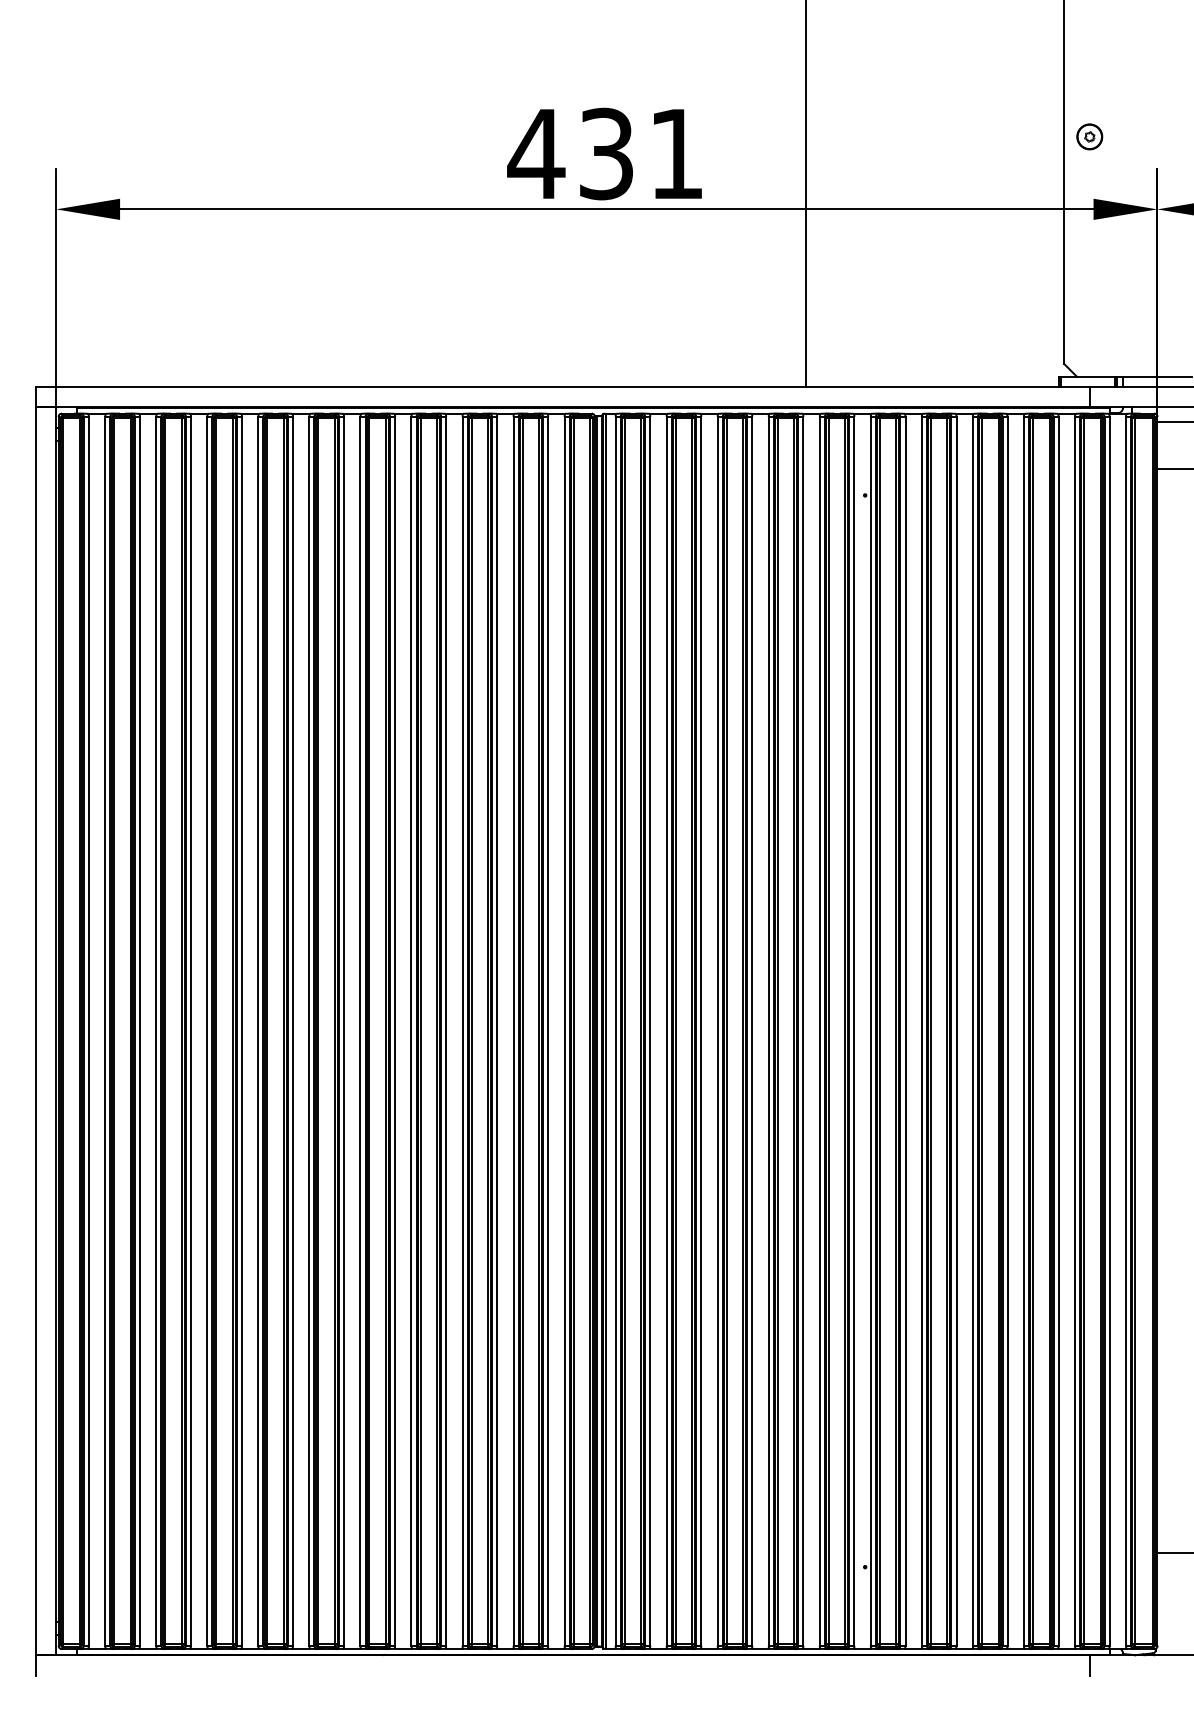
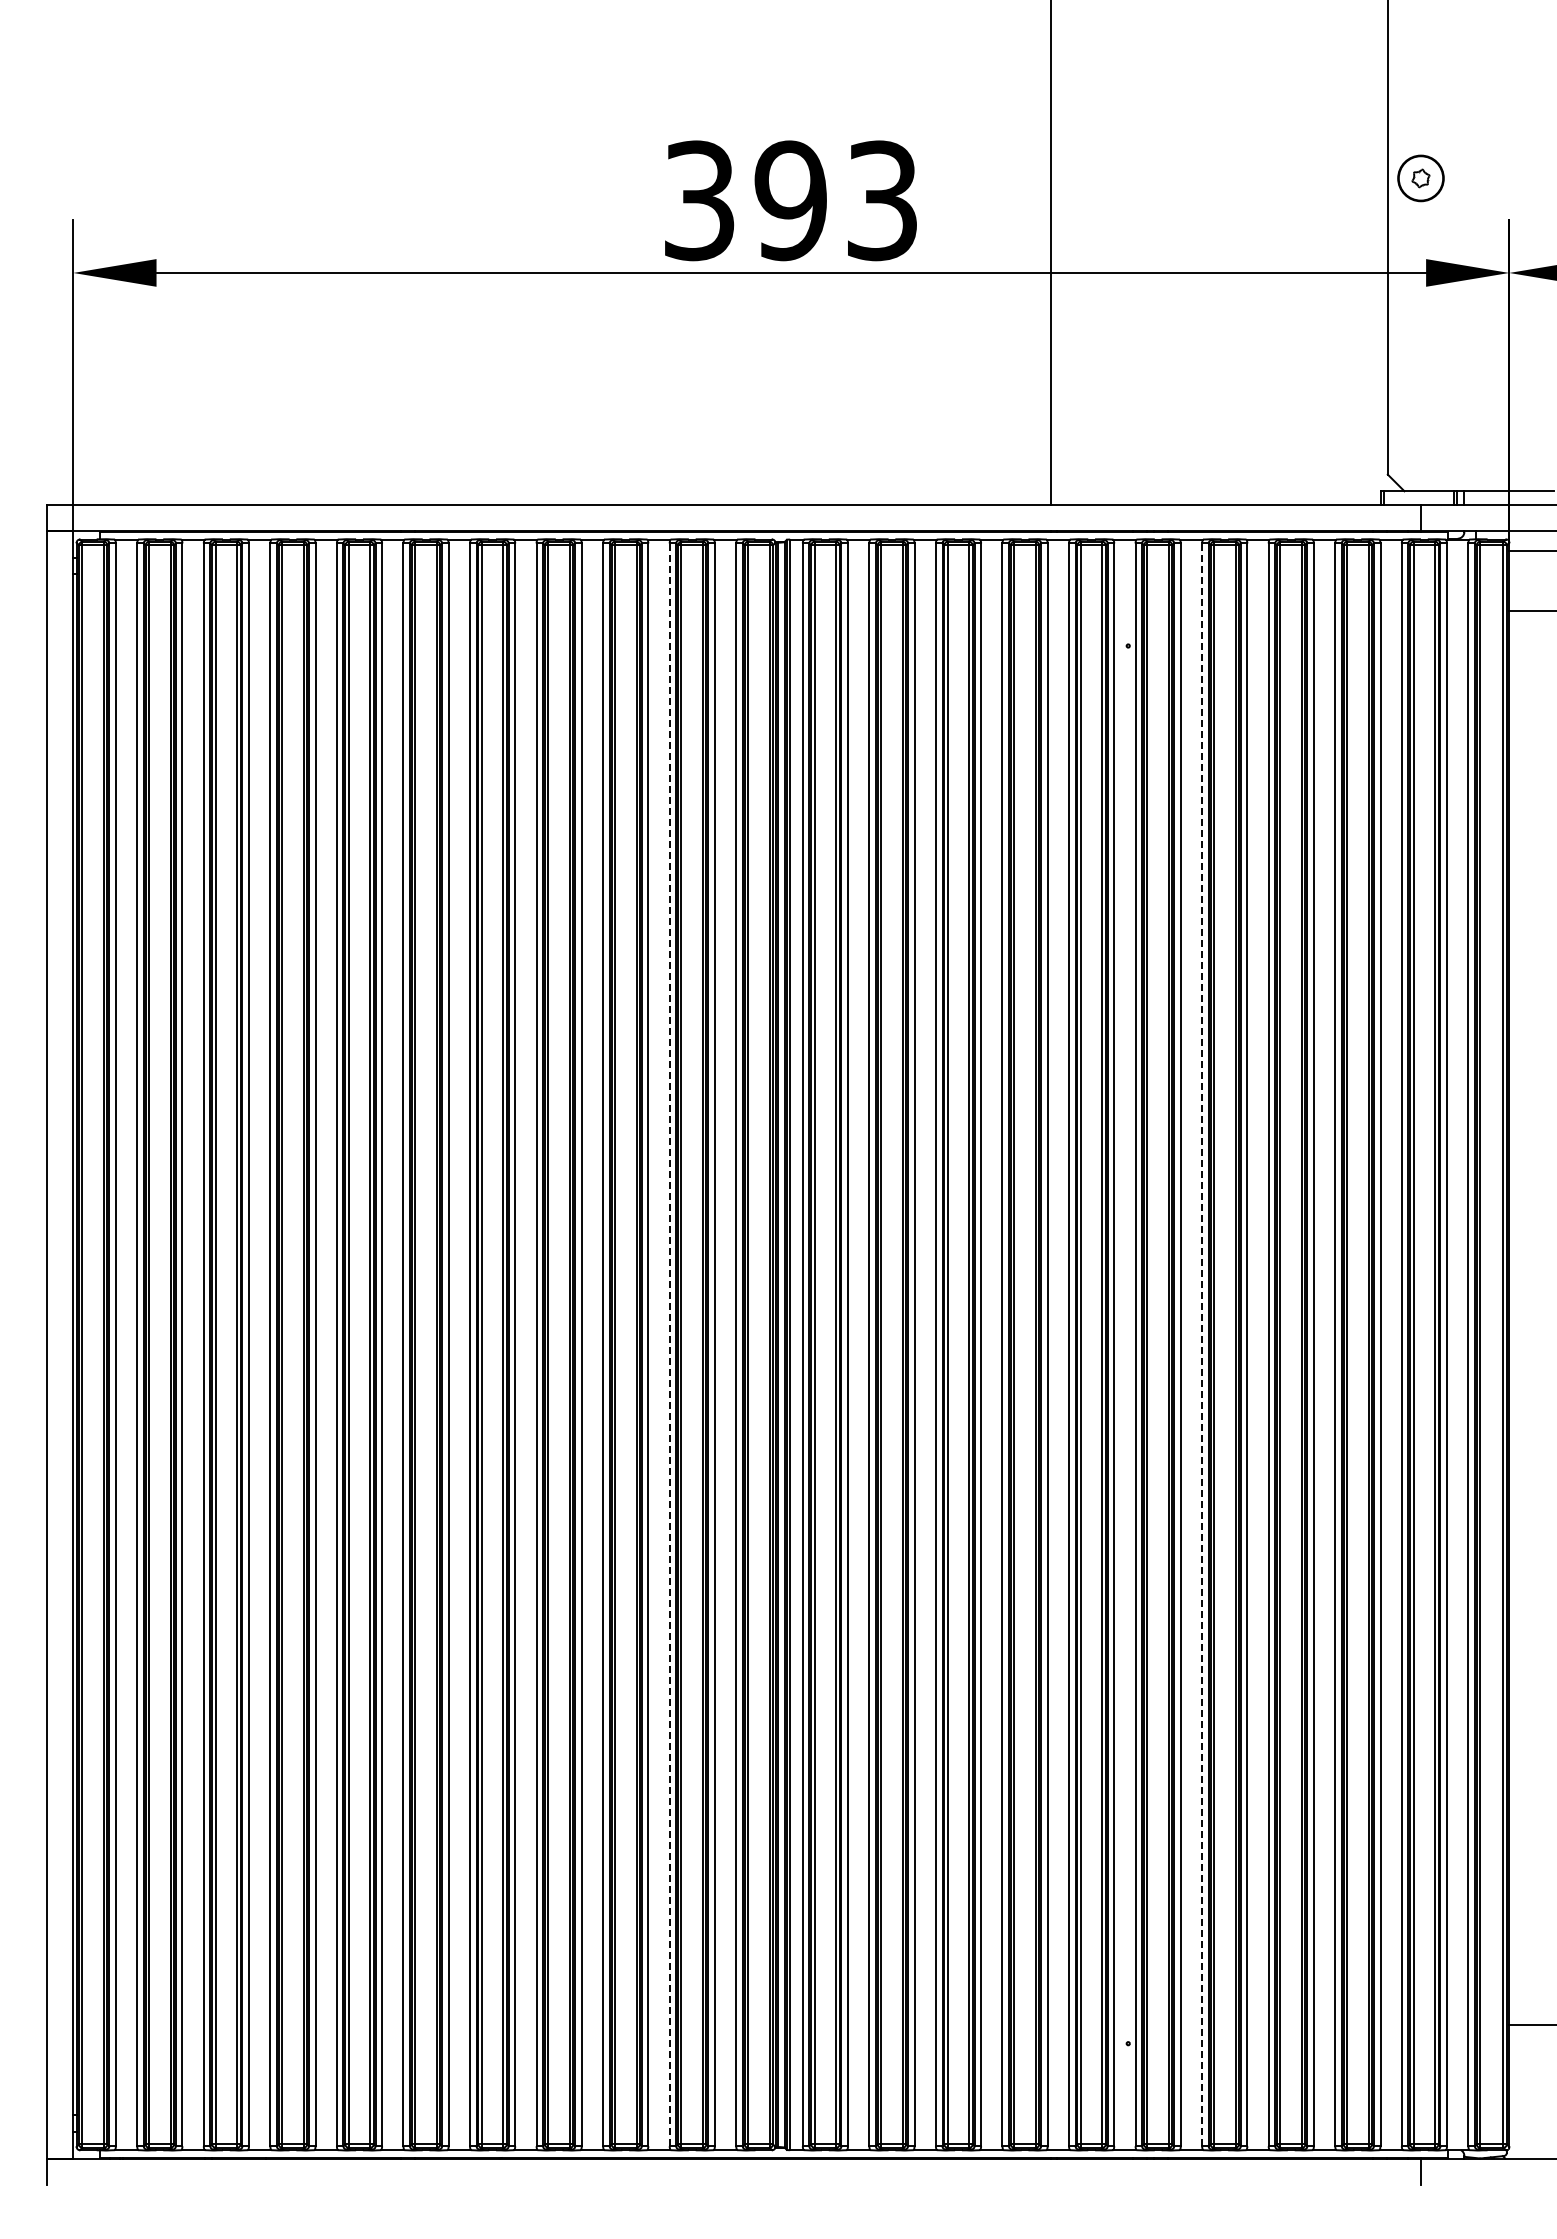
part: (1090, 136) -> (1421, 178), size x1.4
text: (604, 153) -> (788, 200), 431 -> 393
line: (513, 1031) -> (669, 1344), solid -> dashed
line: (922, 1031) -> (1202, 1344), solid -> dashed

